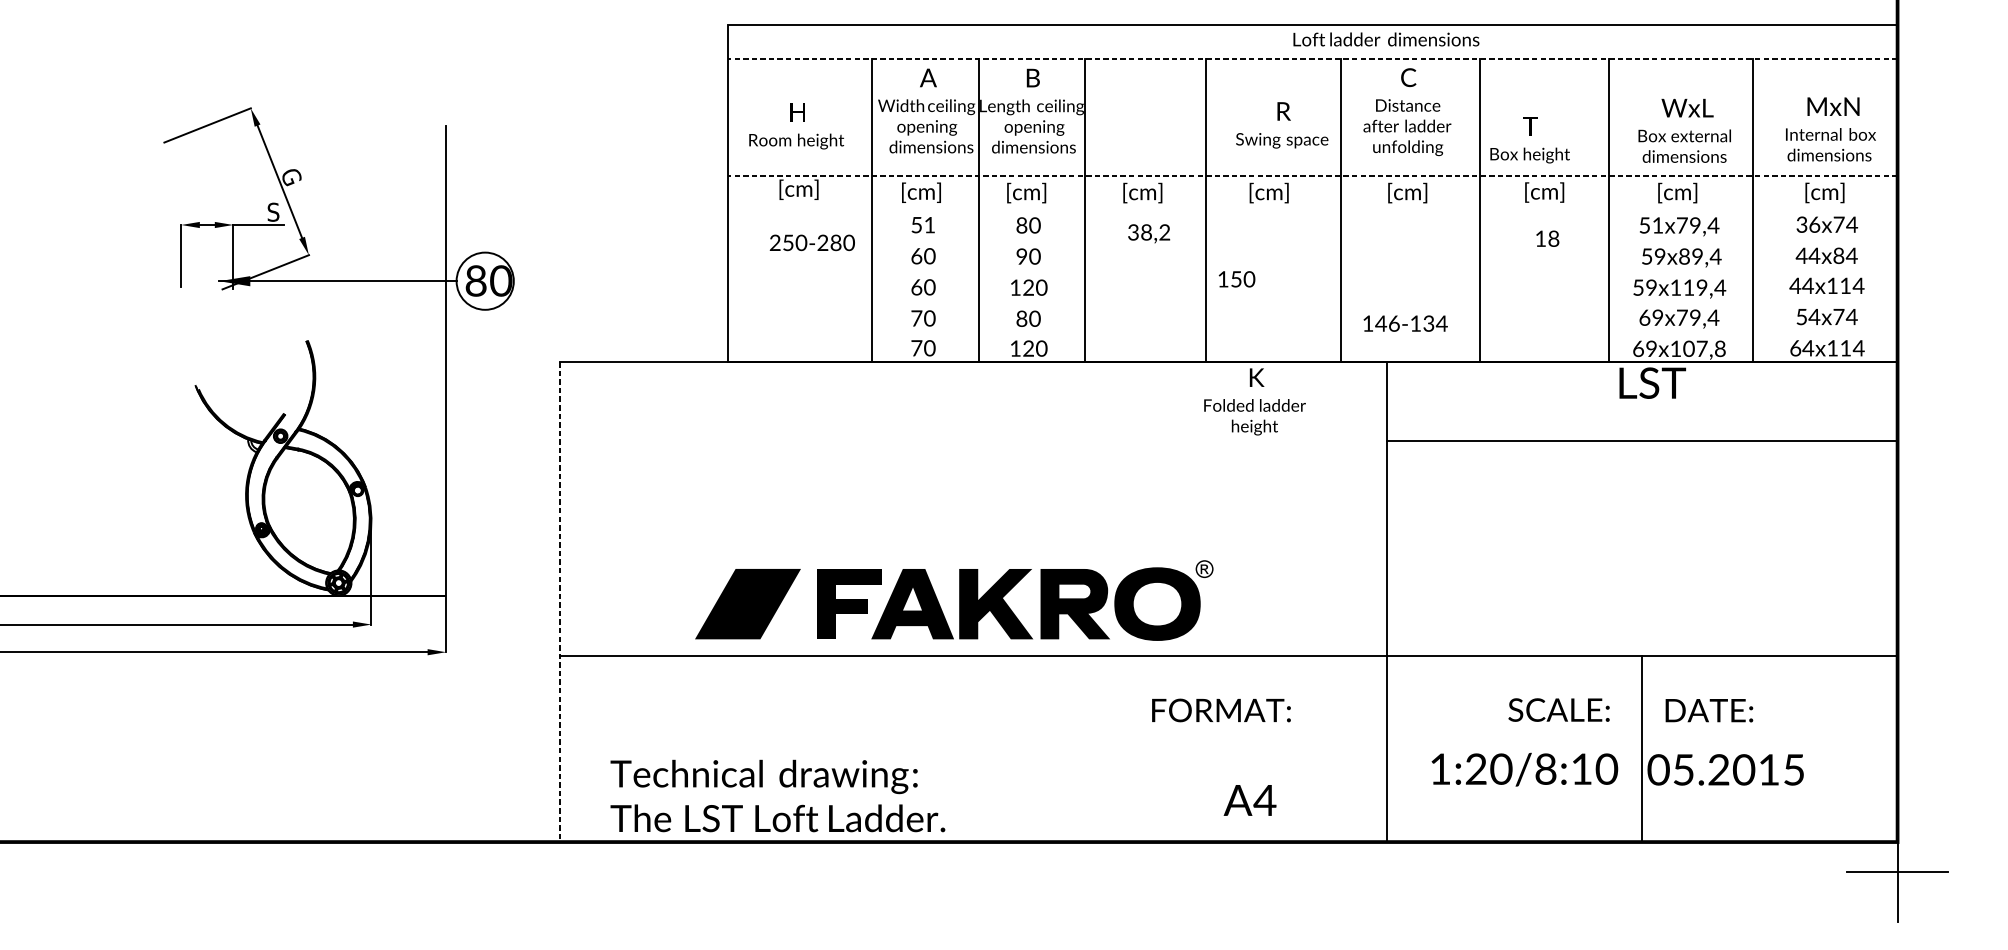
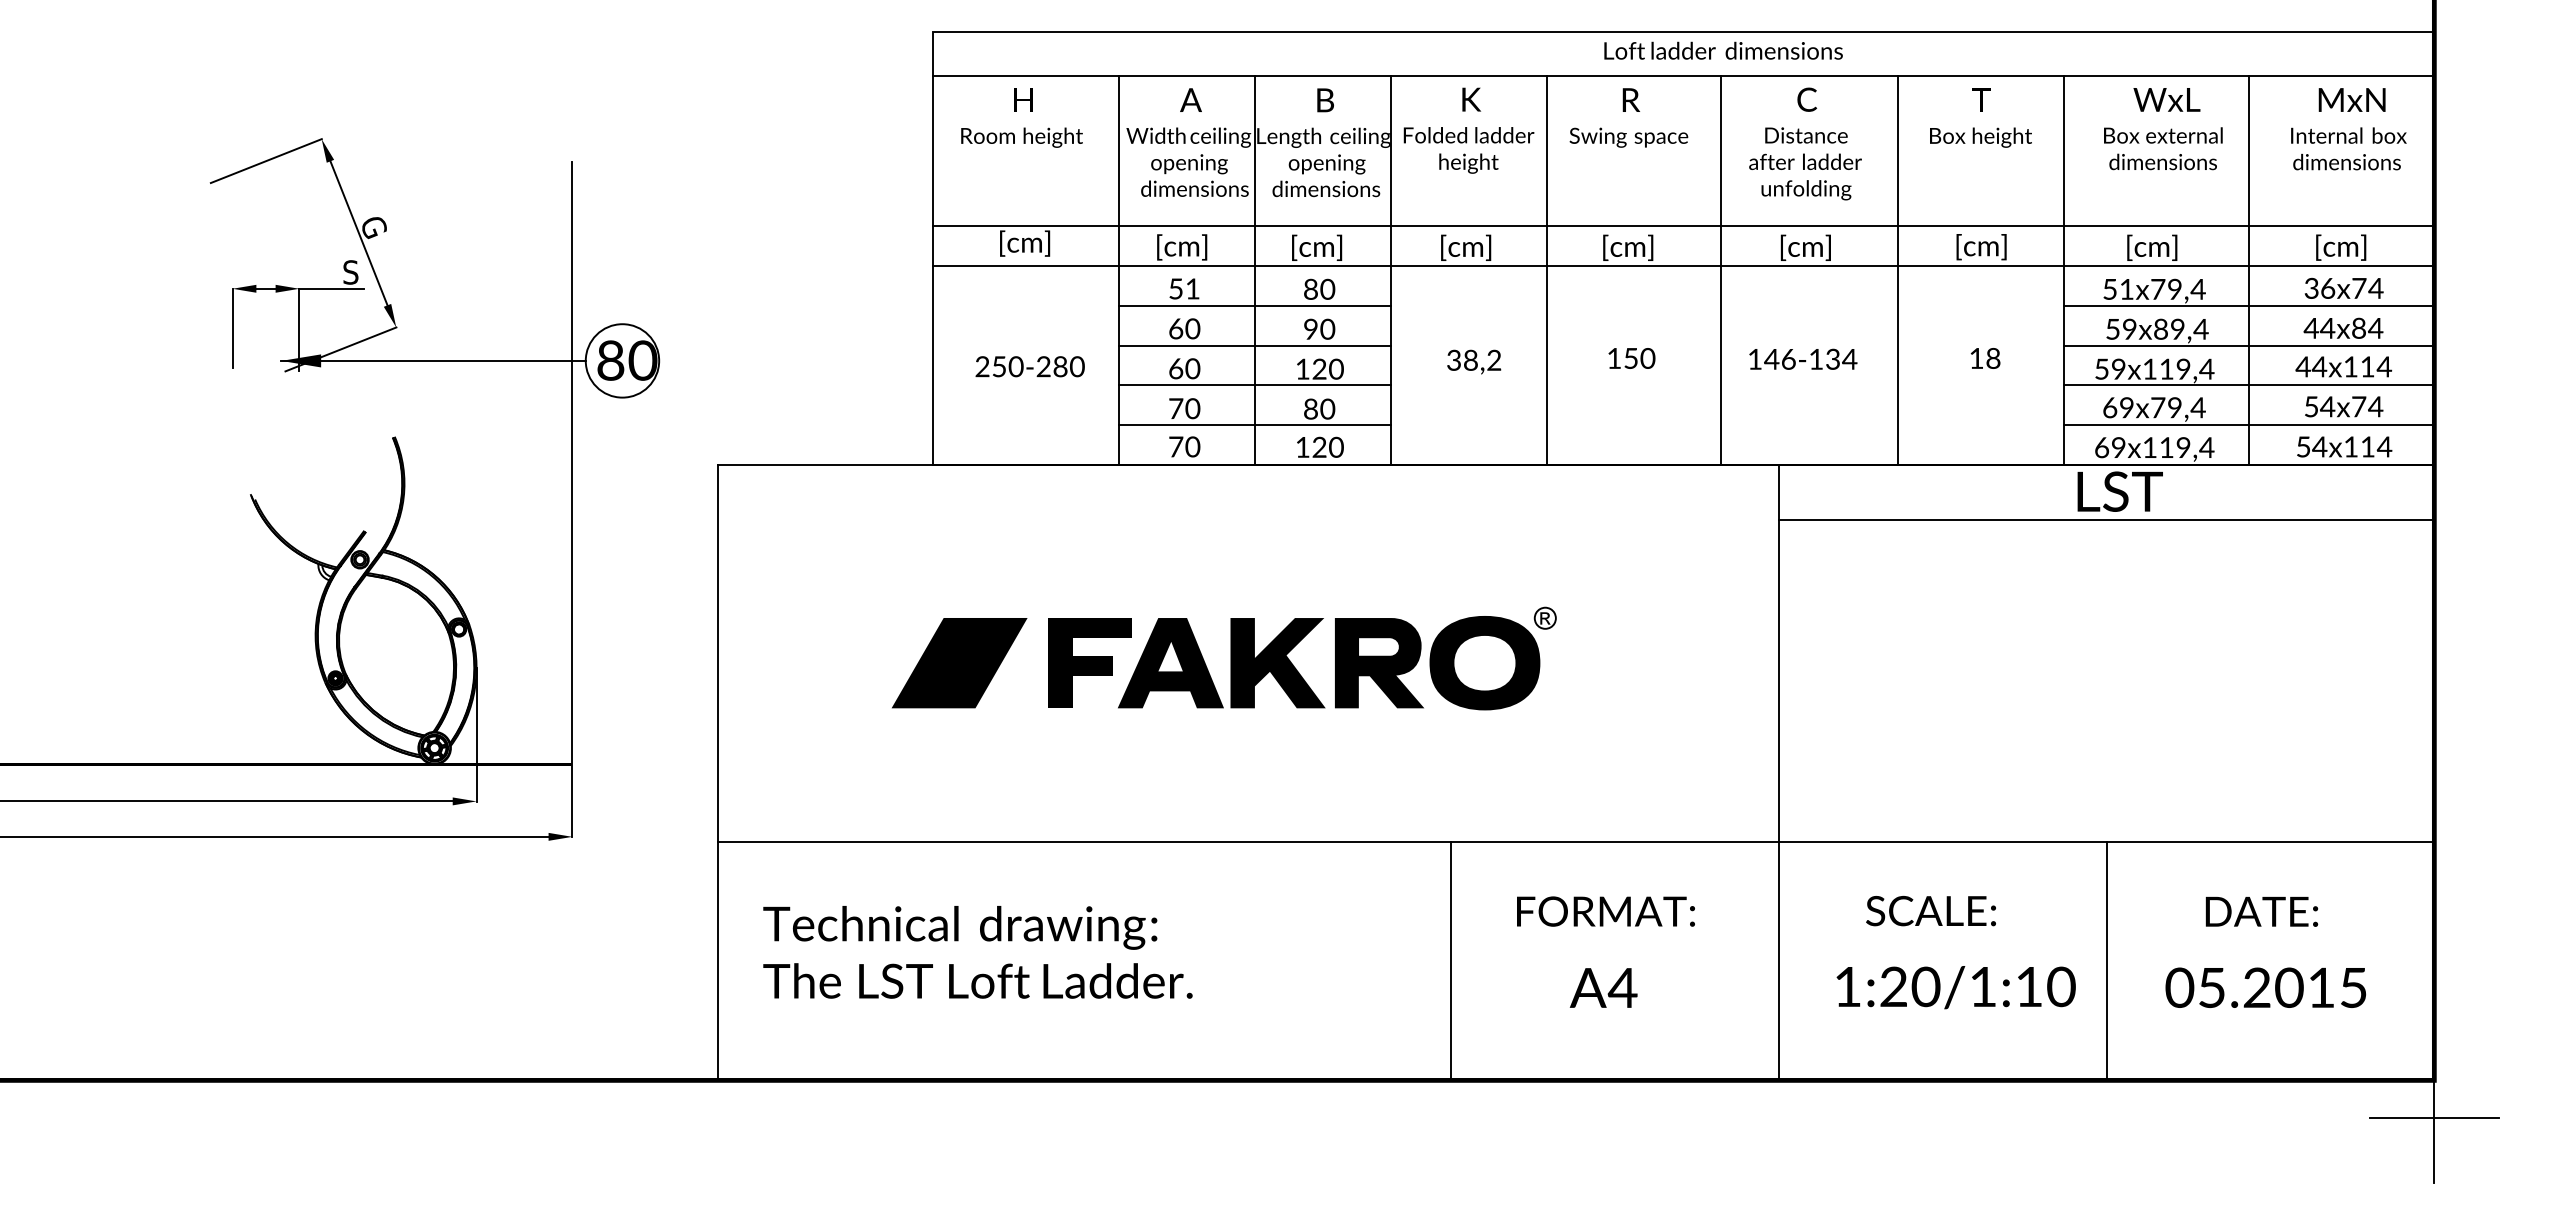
text: (1386, 39) -> (1723, 50), moved
line: (1312, 59) -> (1683, 76), dashed -> solid
text: (796, 125) -> (1021, 117), moved
text: (1281, 125) -> (1628, 117), moved
text: (1830, 129) -> (2348, 129), moved
text: (1684, 131) -> (2163, 129), moved
text: (1529, 139) -> (1980, 117), moved
line: (1312, 176) -> (1683, 226), dashed -> solid
line: (1312, 207) -> (1683, 266), added
text: (1149, 233) -> (1474, 361), moved
line: (977, 238) -> (1254, 306), added
text: (1547, 238) -> (1985, 358), moved
line: (1752, 238) -> (2248, 306), added
text: (811, 242) -> (1029, 366), moved
line: (977, 269) -> (1254, 346), added
line: (1752, 269) -> (2248, 346), added
text: (1236, 279) -> (1631, 358), moved
line: (977, 299) -> (1254, 384), added
line: (1752, 299) -> (2248, 384), added
text: (1405, 322) -> (1803, 358), moved
line: (977, 330) -> (1254, 424), added
line: (1752, 330) -> (2248, 424), added
text: (1795, 347) -> (2303, 446), 6 -> 5
text: (1704, 348) -> (2186, 447), 69x107,8 -> 69x119,4
text: (1254, 401) -> (1468, 130), moved
line: (1642, 440) -> (2106, 519), moved
part: (954, 600) -> (1224, 658), moved
line: (560, 602) -> (718, 772), dashed -> solid
text: (1558, 709) -> (1930, 910), moved
text: (1221, 710) -> (1605, 911), moved
text: (1709, 710) -> (2261, 911), moved
line: (1131, 749) -> (1451, 961), added
text: (1546, 768) -> (1983, 986), 1:20/8:10 -> 1:20/1:10
text: (1725, 769) -> (2265, 987), moved
text: (777, 796) -> (977, 952), moved
text: (1249, 800) -> (1603, 987), moved

